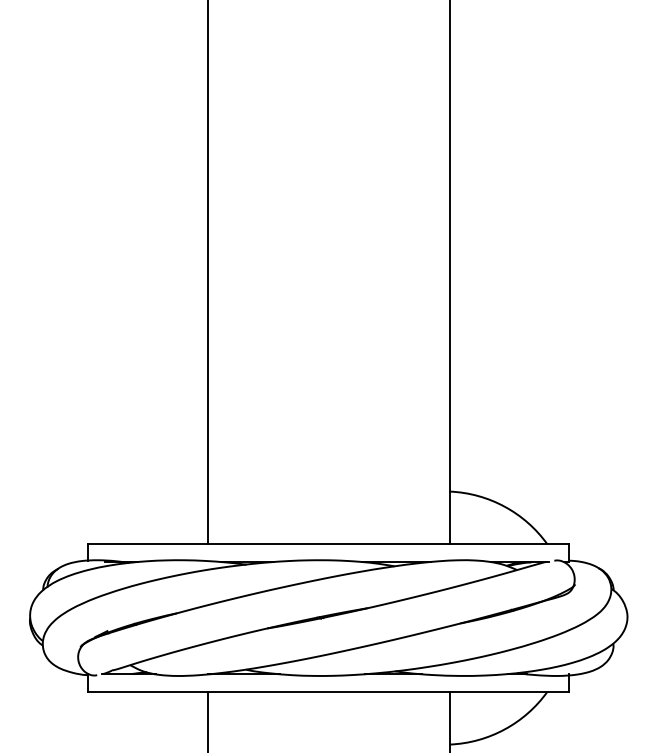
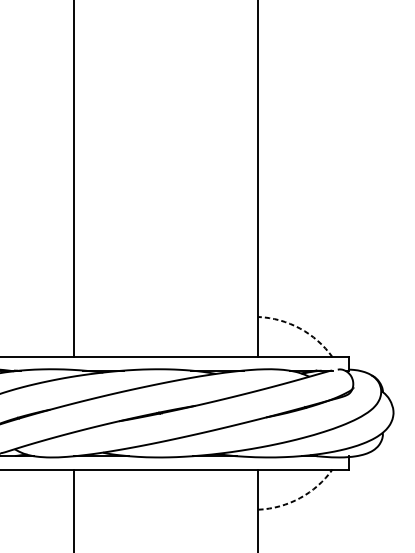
arc: (504, 506) -> (299, 328), solid -> dashed
arc: (504, 729) -> (299, 498), solid -> dashed

